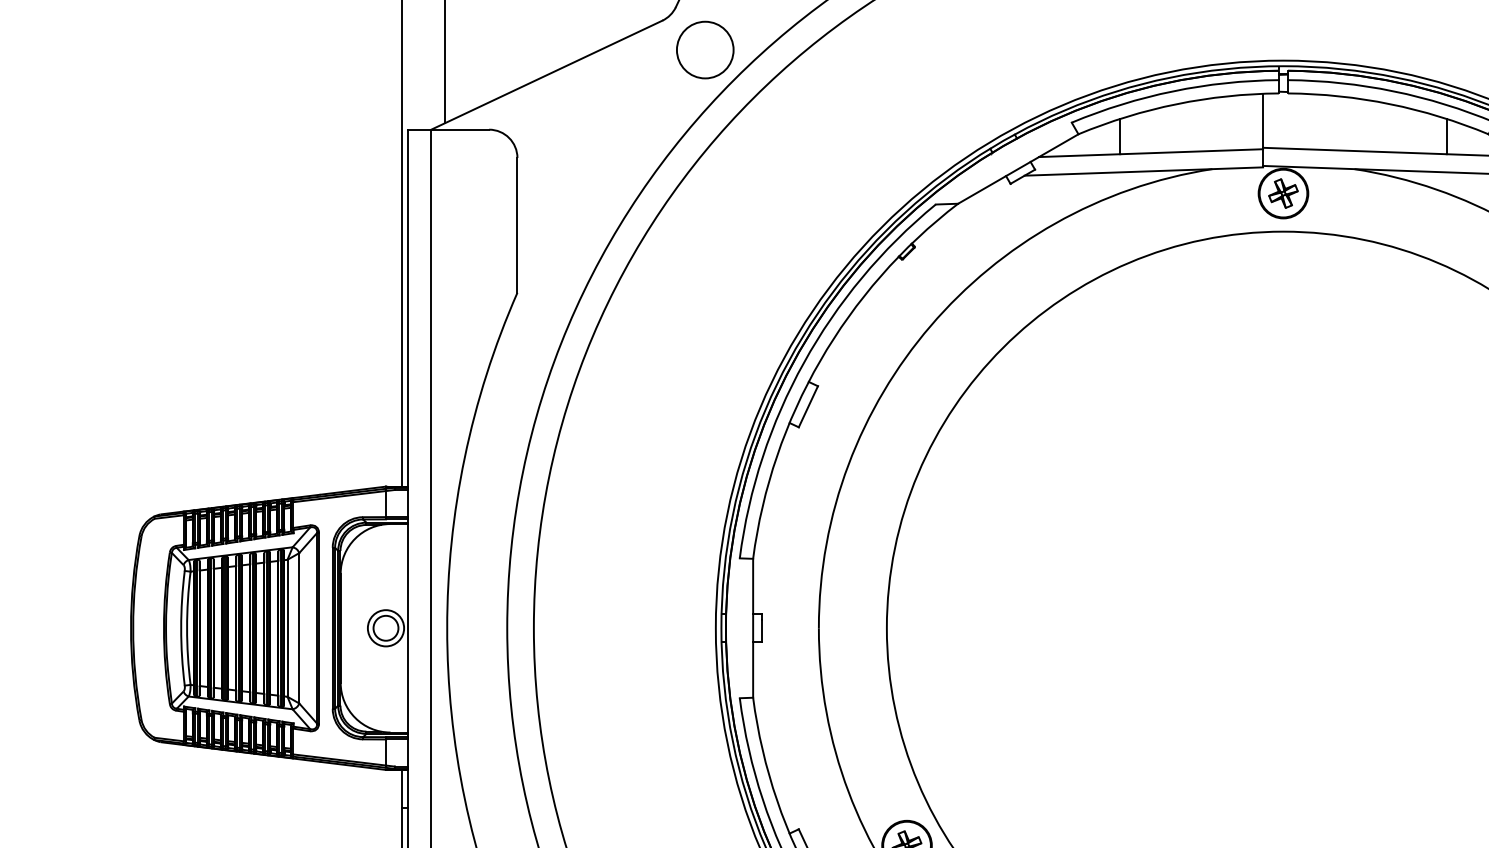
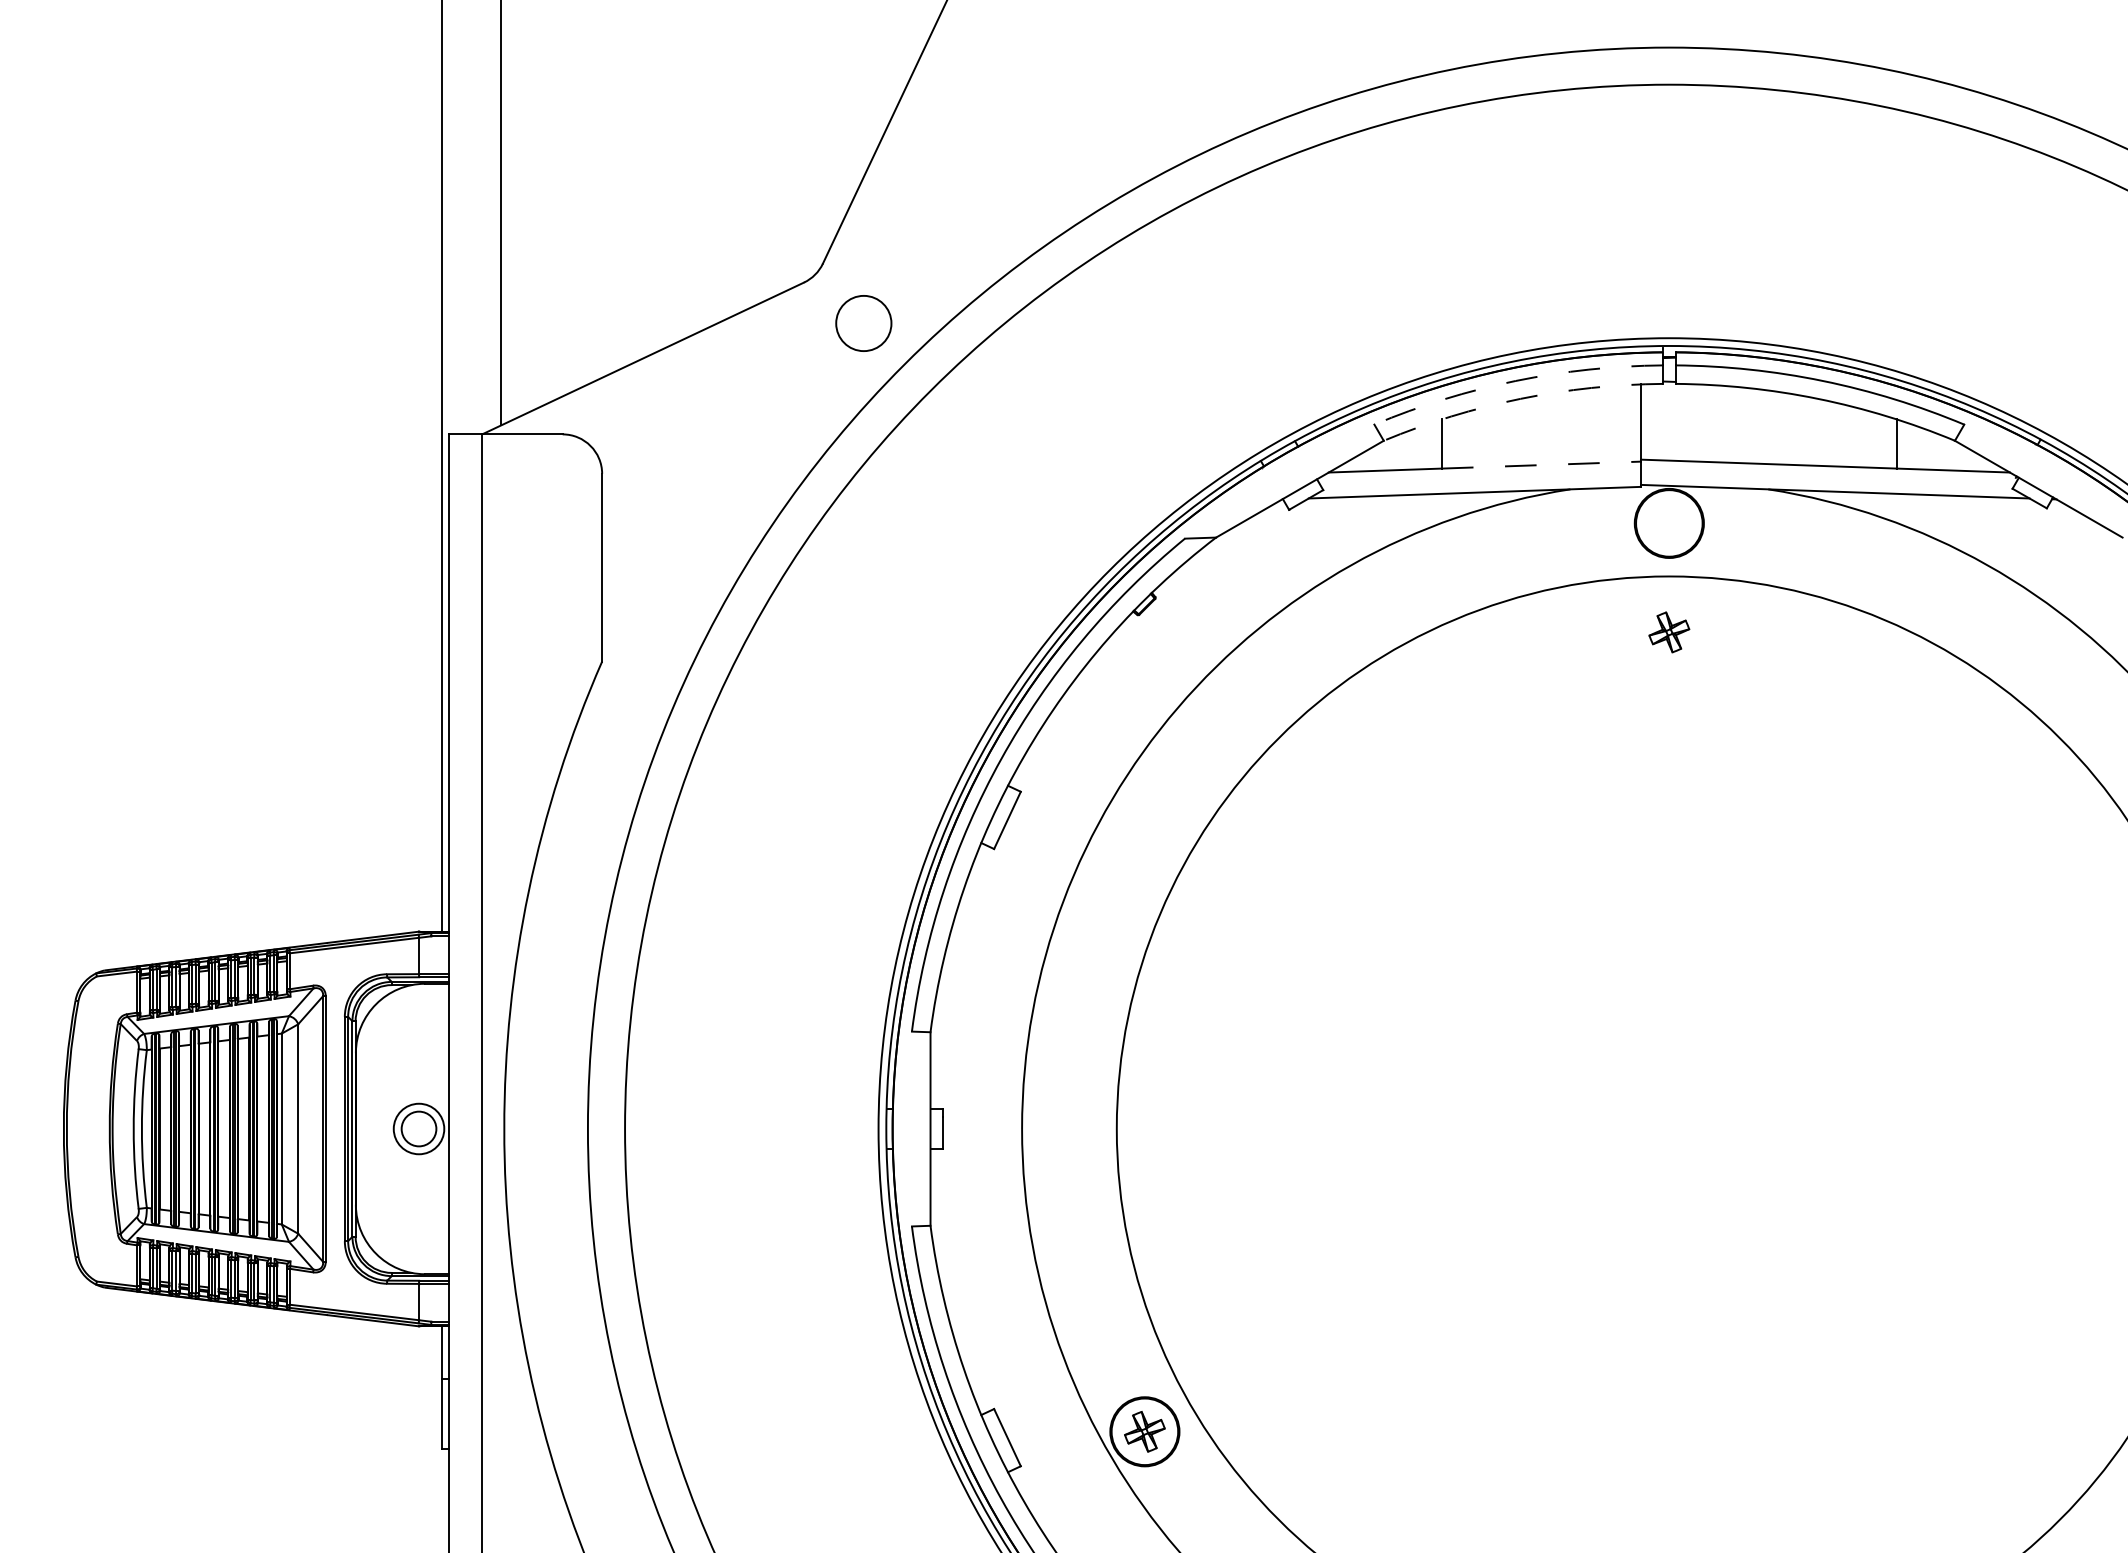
circle: (705, 50) -> (863, 323), size x0.7
arc: (1173, 91) -> (1515, 380), solid -> dashed
arc: (1176, 103) -> (1520, 398), solid -> dashed
line: (1191, 152) -> (1541, 465), solid -> dashed
part: (1283, 193) -> (1669, 632), moved

